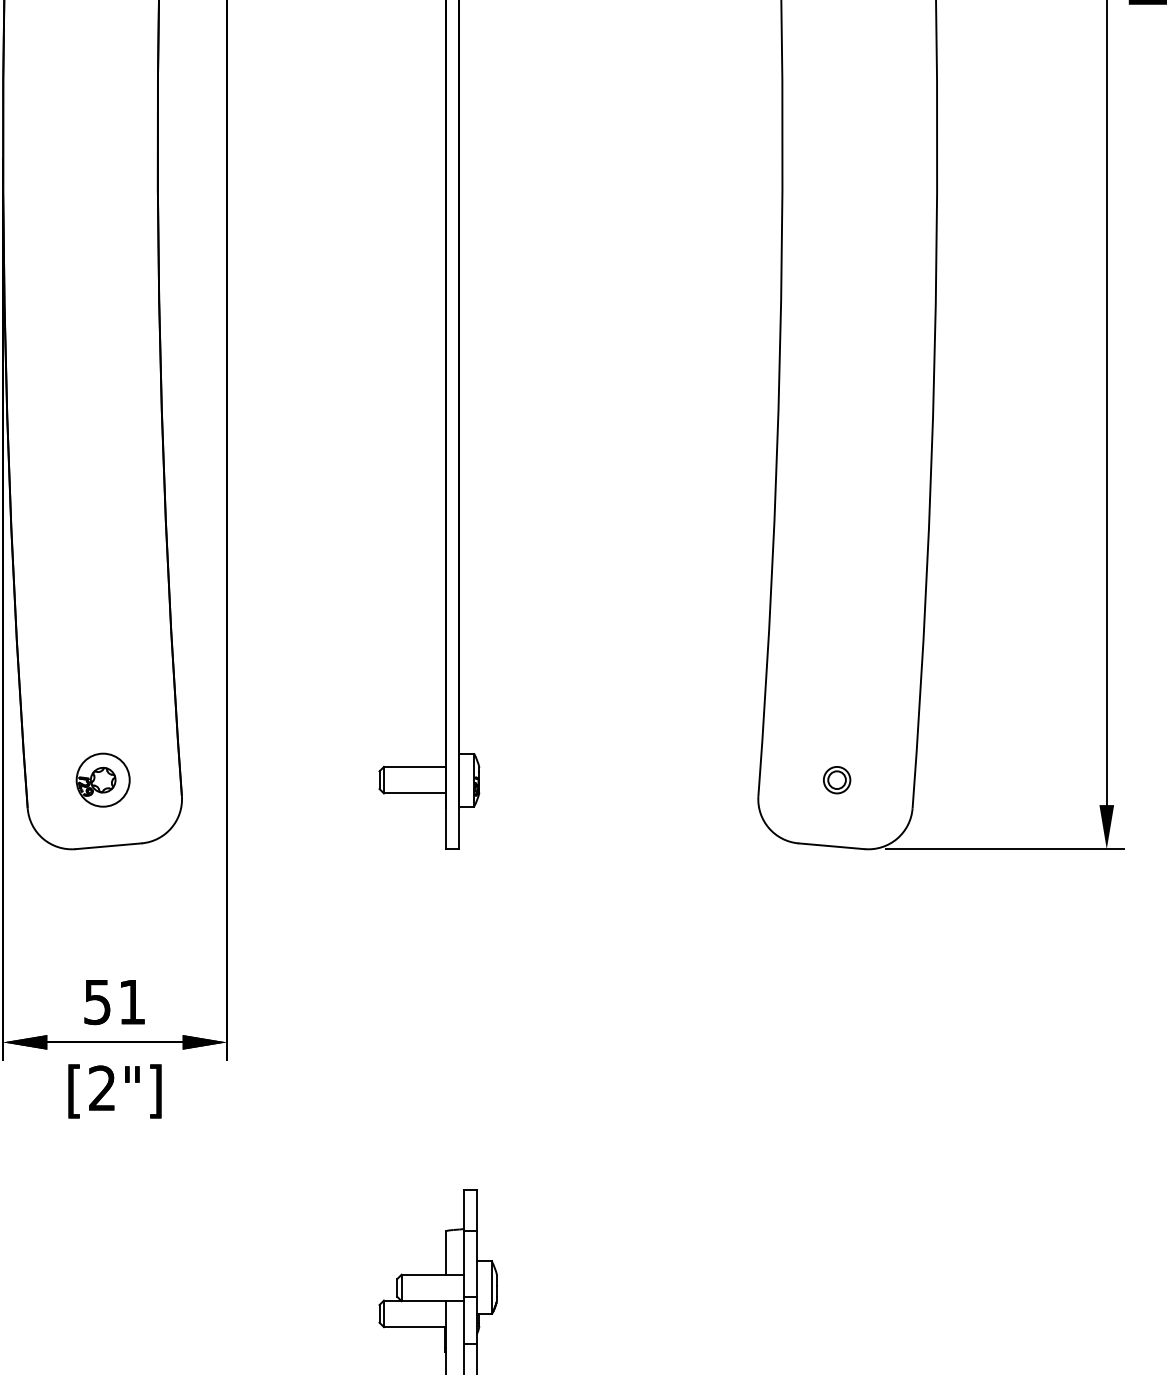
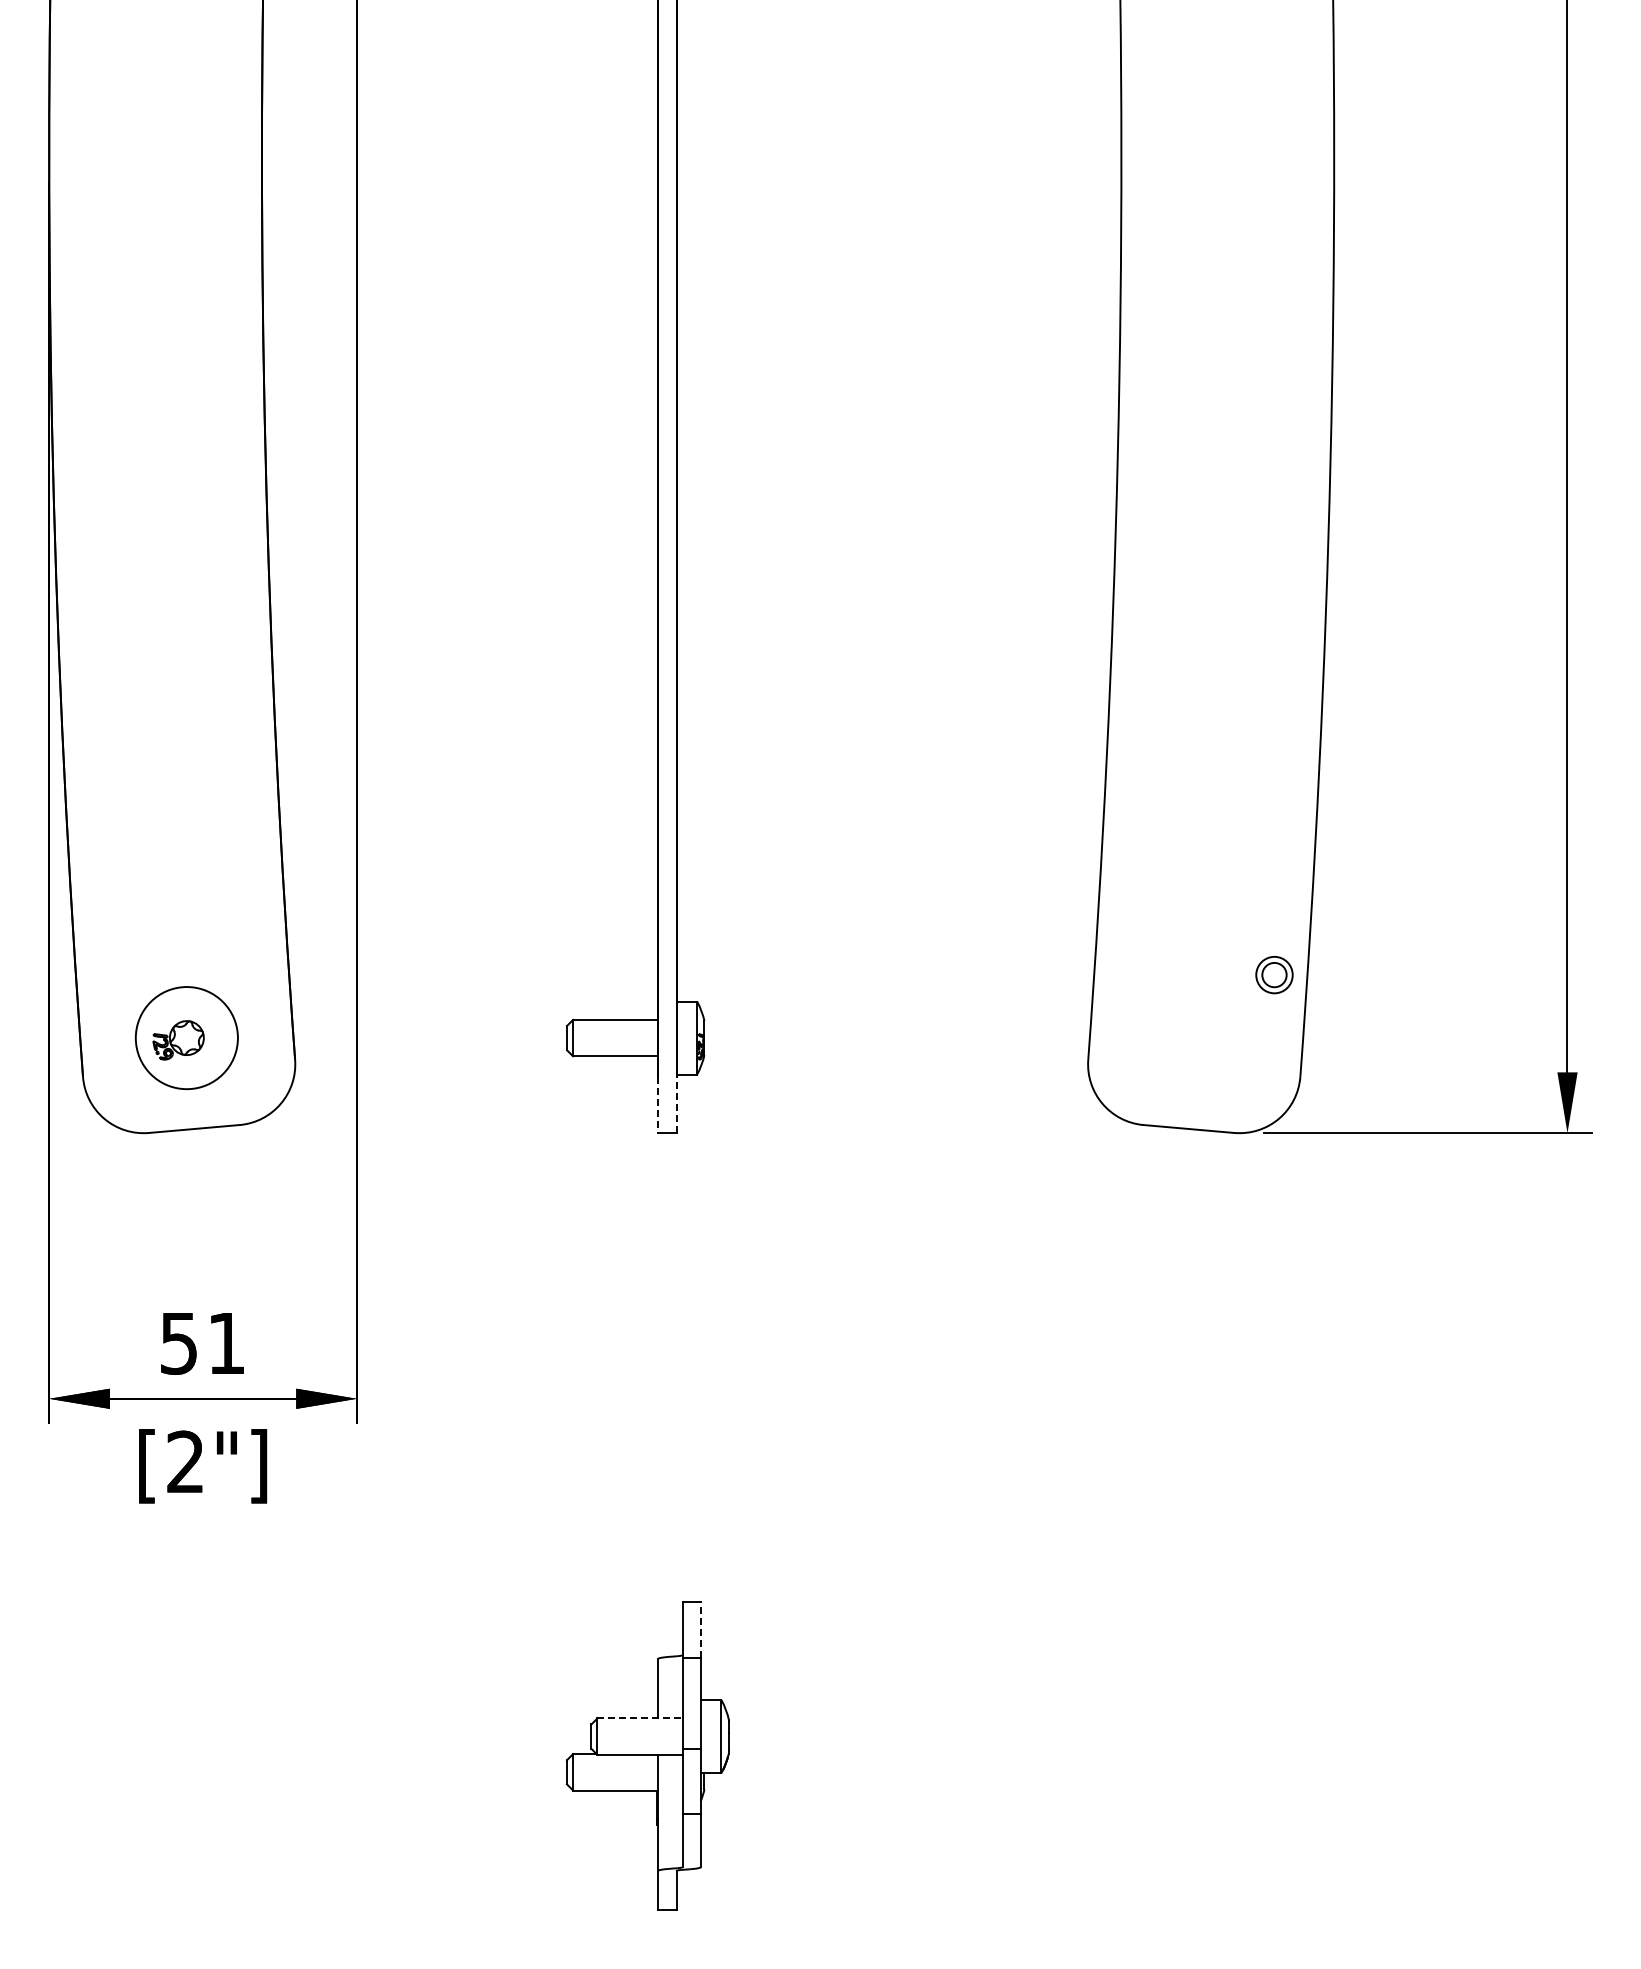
circle: (102, 779) -> (186, 1037), size x1.4
part: (837, 780) -> (1274, 975), moved
line: (459, 828) -> (676, 1104), solid -> dashed
line: (446, 829) -> (658, 1105), solid -> dashed
line: (476, 1210) -> (700, 1629), solid -> dashed
line: (432, 1274) -> (640, 1718), solid -> dashed

